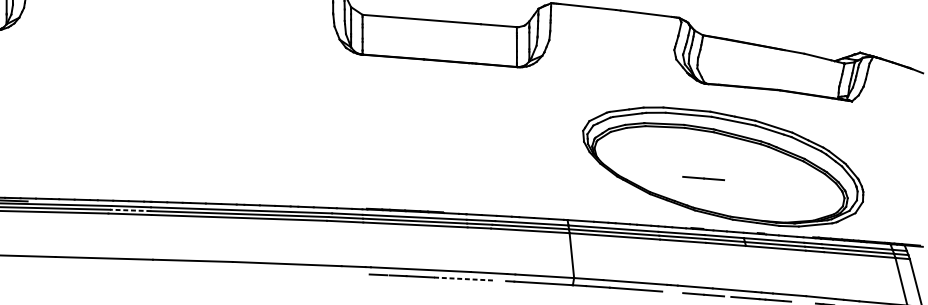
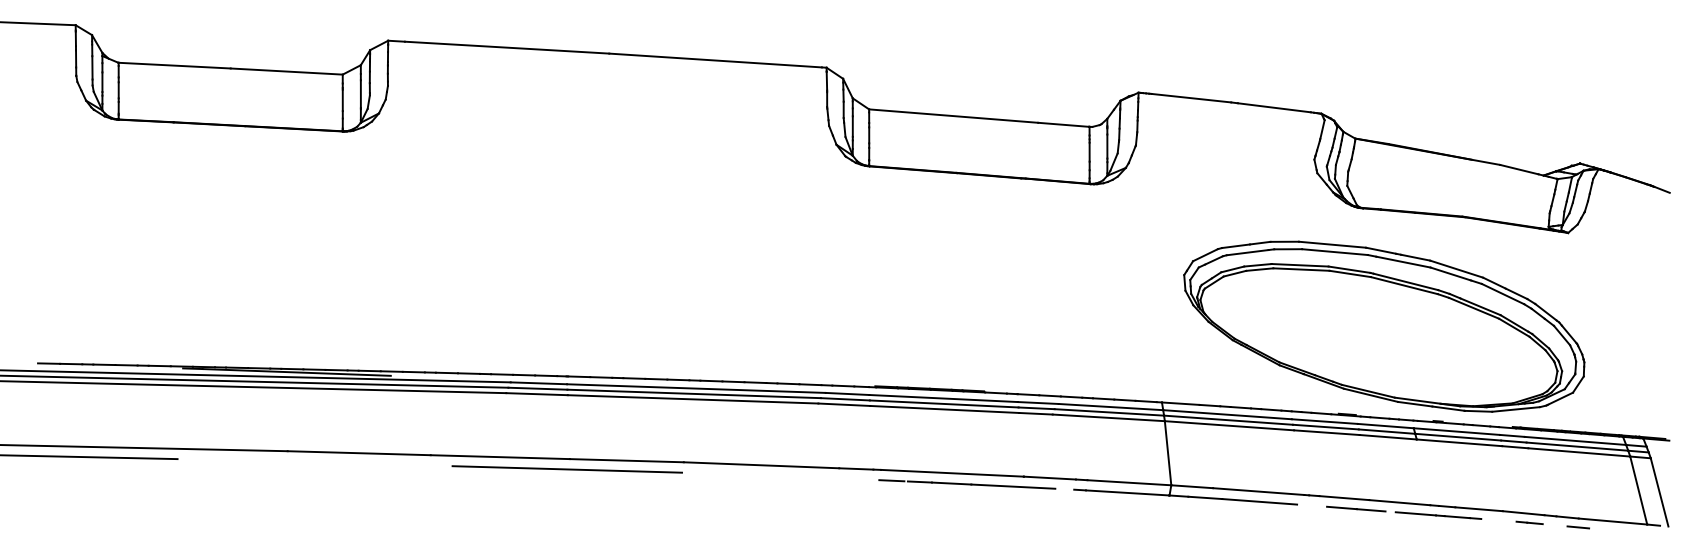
line: (703, 178) -> (1356, 342), removed
line: (130, 210) -> (537, 388), dashed -> solid
line: (150, 267) -> (566, 469), added
line: (462, 278) -> (1012, 486), dashed -> solid

